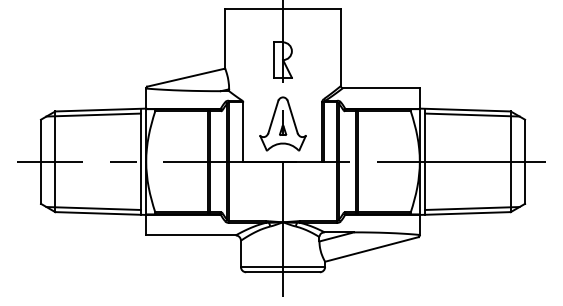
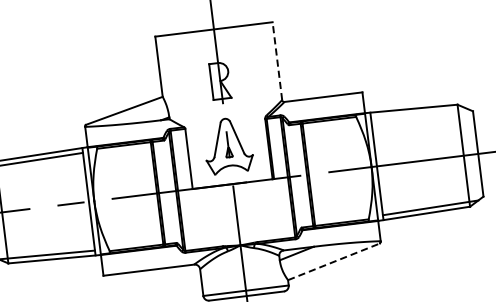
line: (340, 47) -> (276, 61), solid -> dashed
line: (472, 114) -> (419, 112), removed
line: (372, 249) -> (334, 261), solid -> dashed

